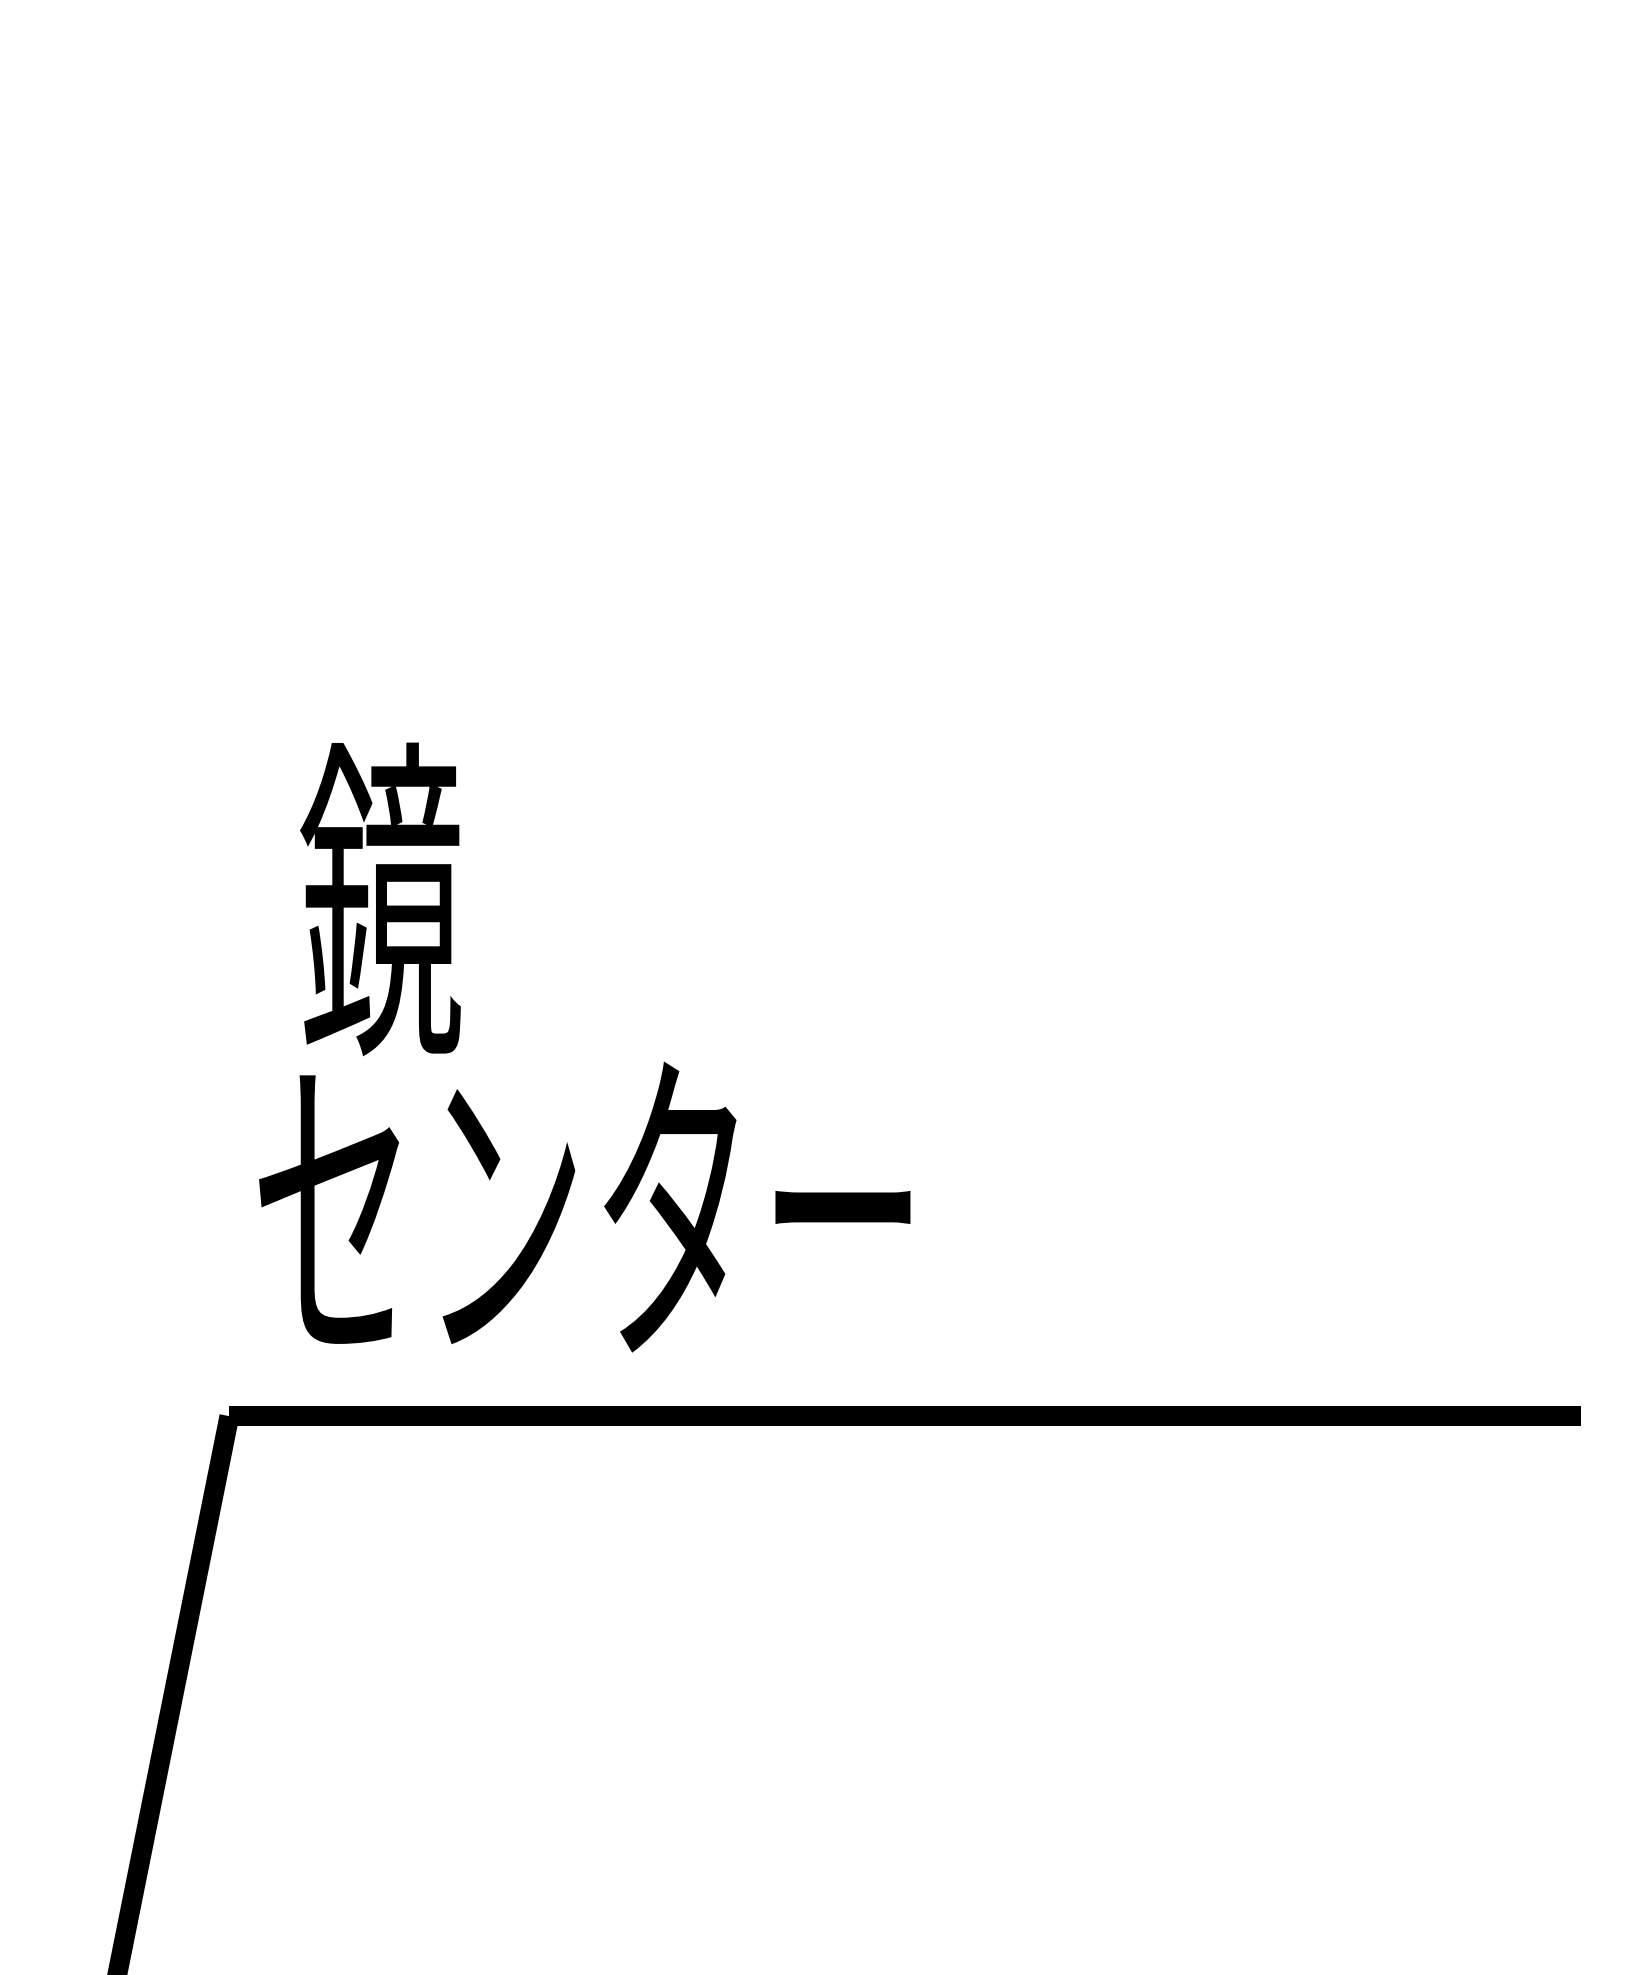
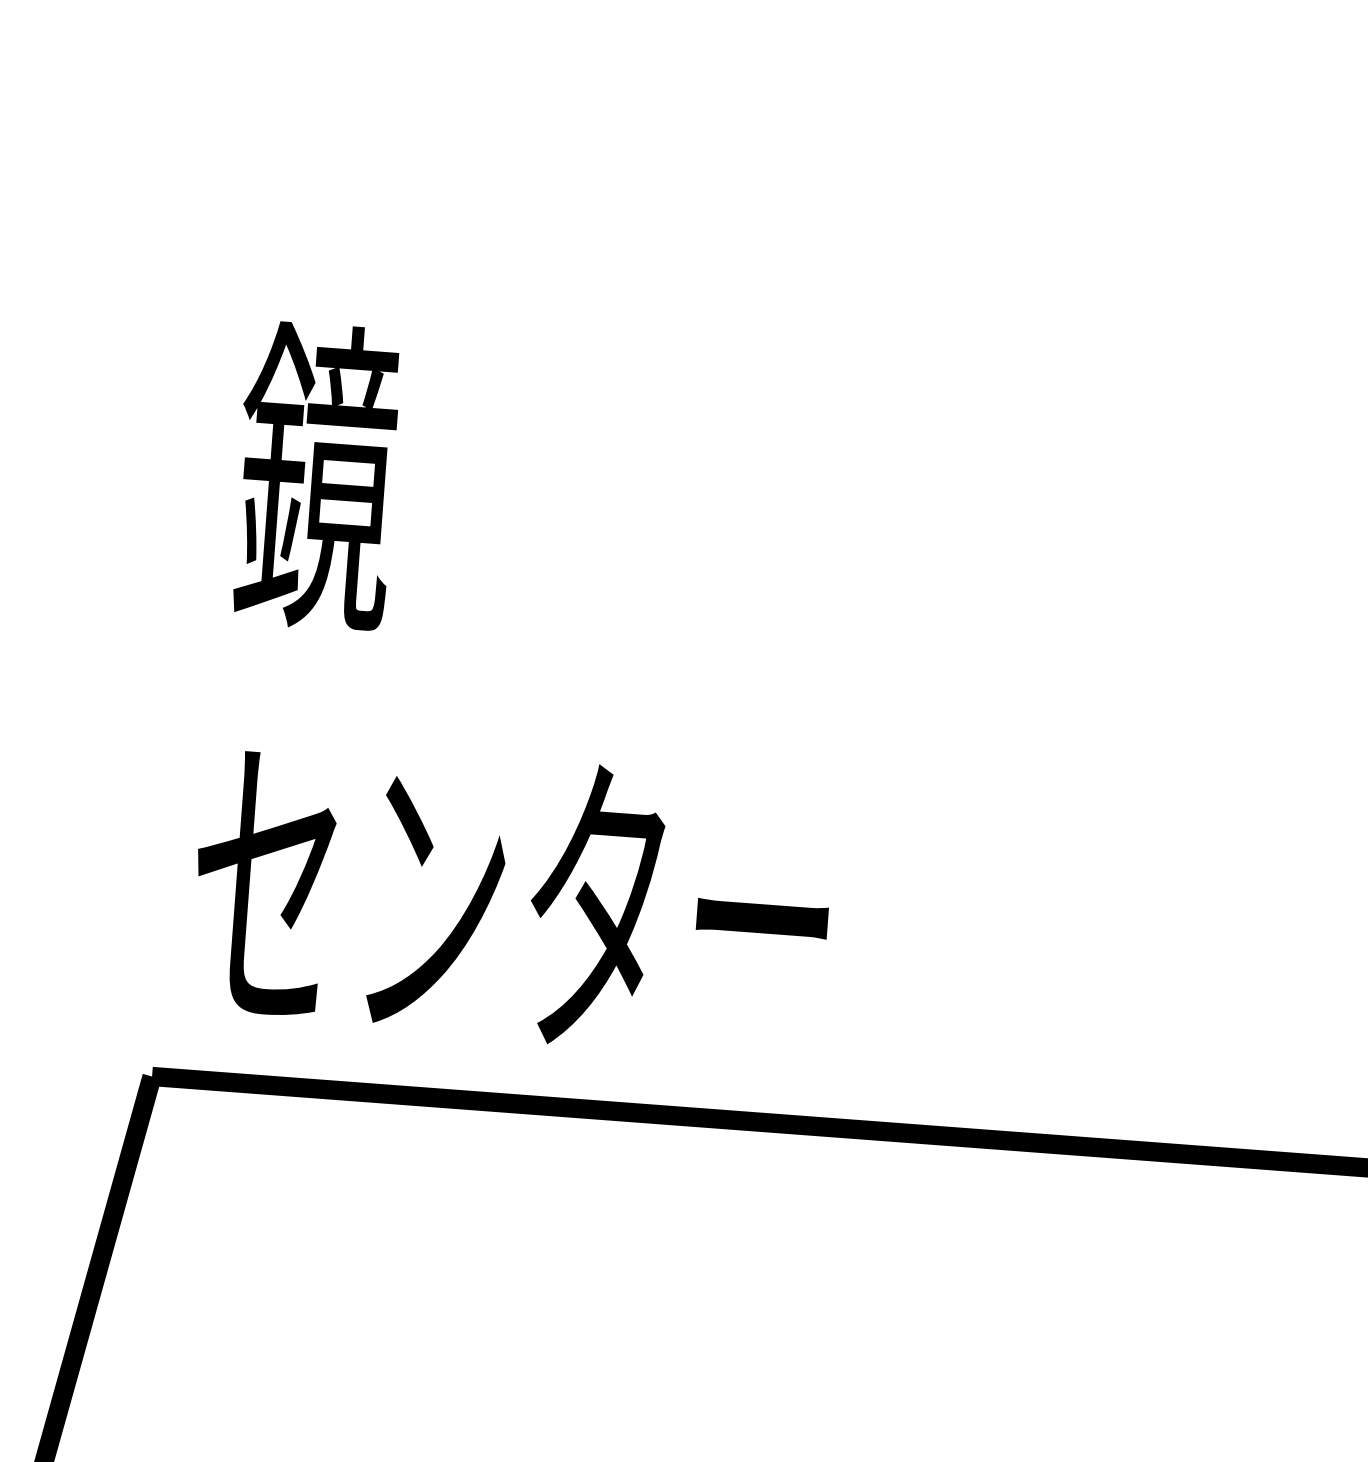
text: (380, 898) -> (316, 475), moved

